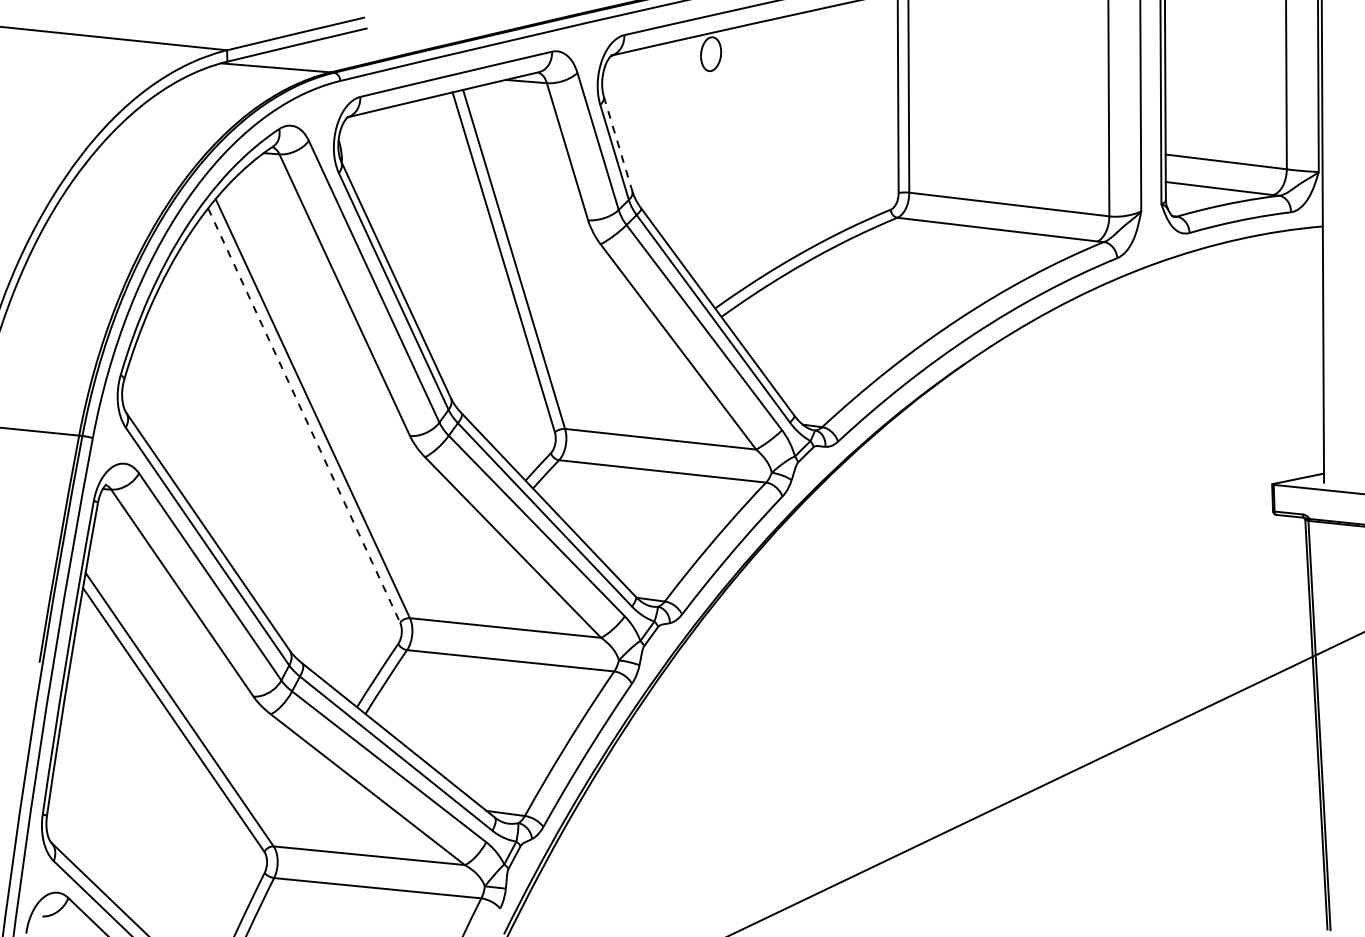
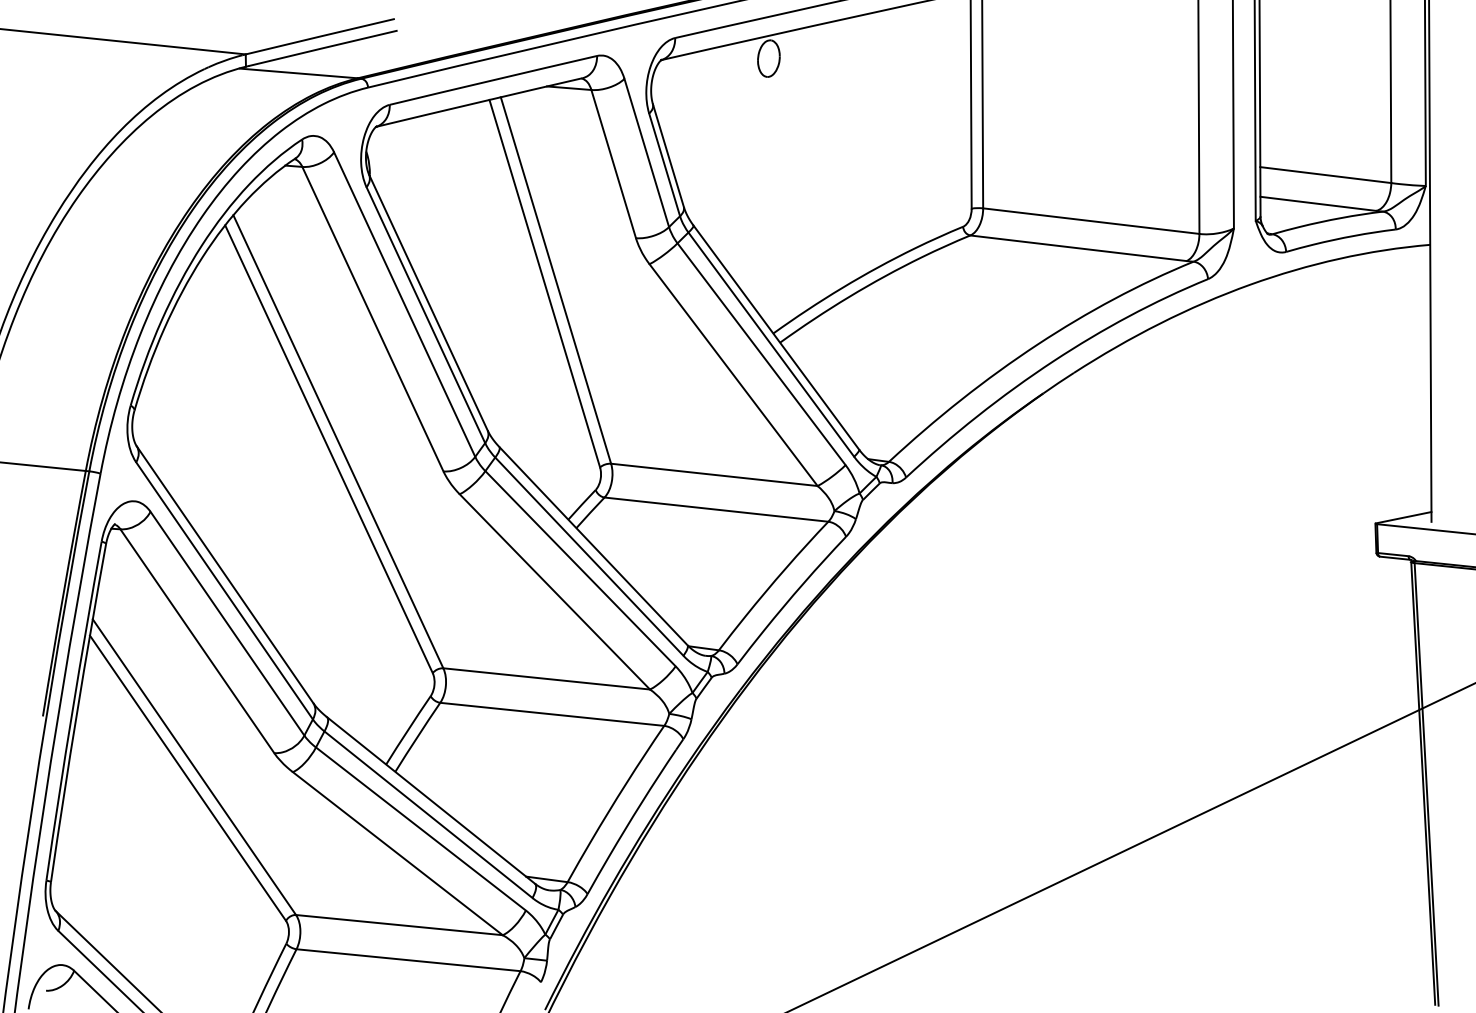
line: (618, 144) -> (668, 156), dashed -> solid
line: (304, 415) -> (329, 449), dashed -> solid

